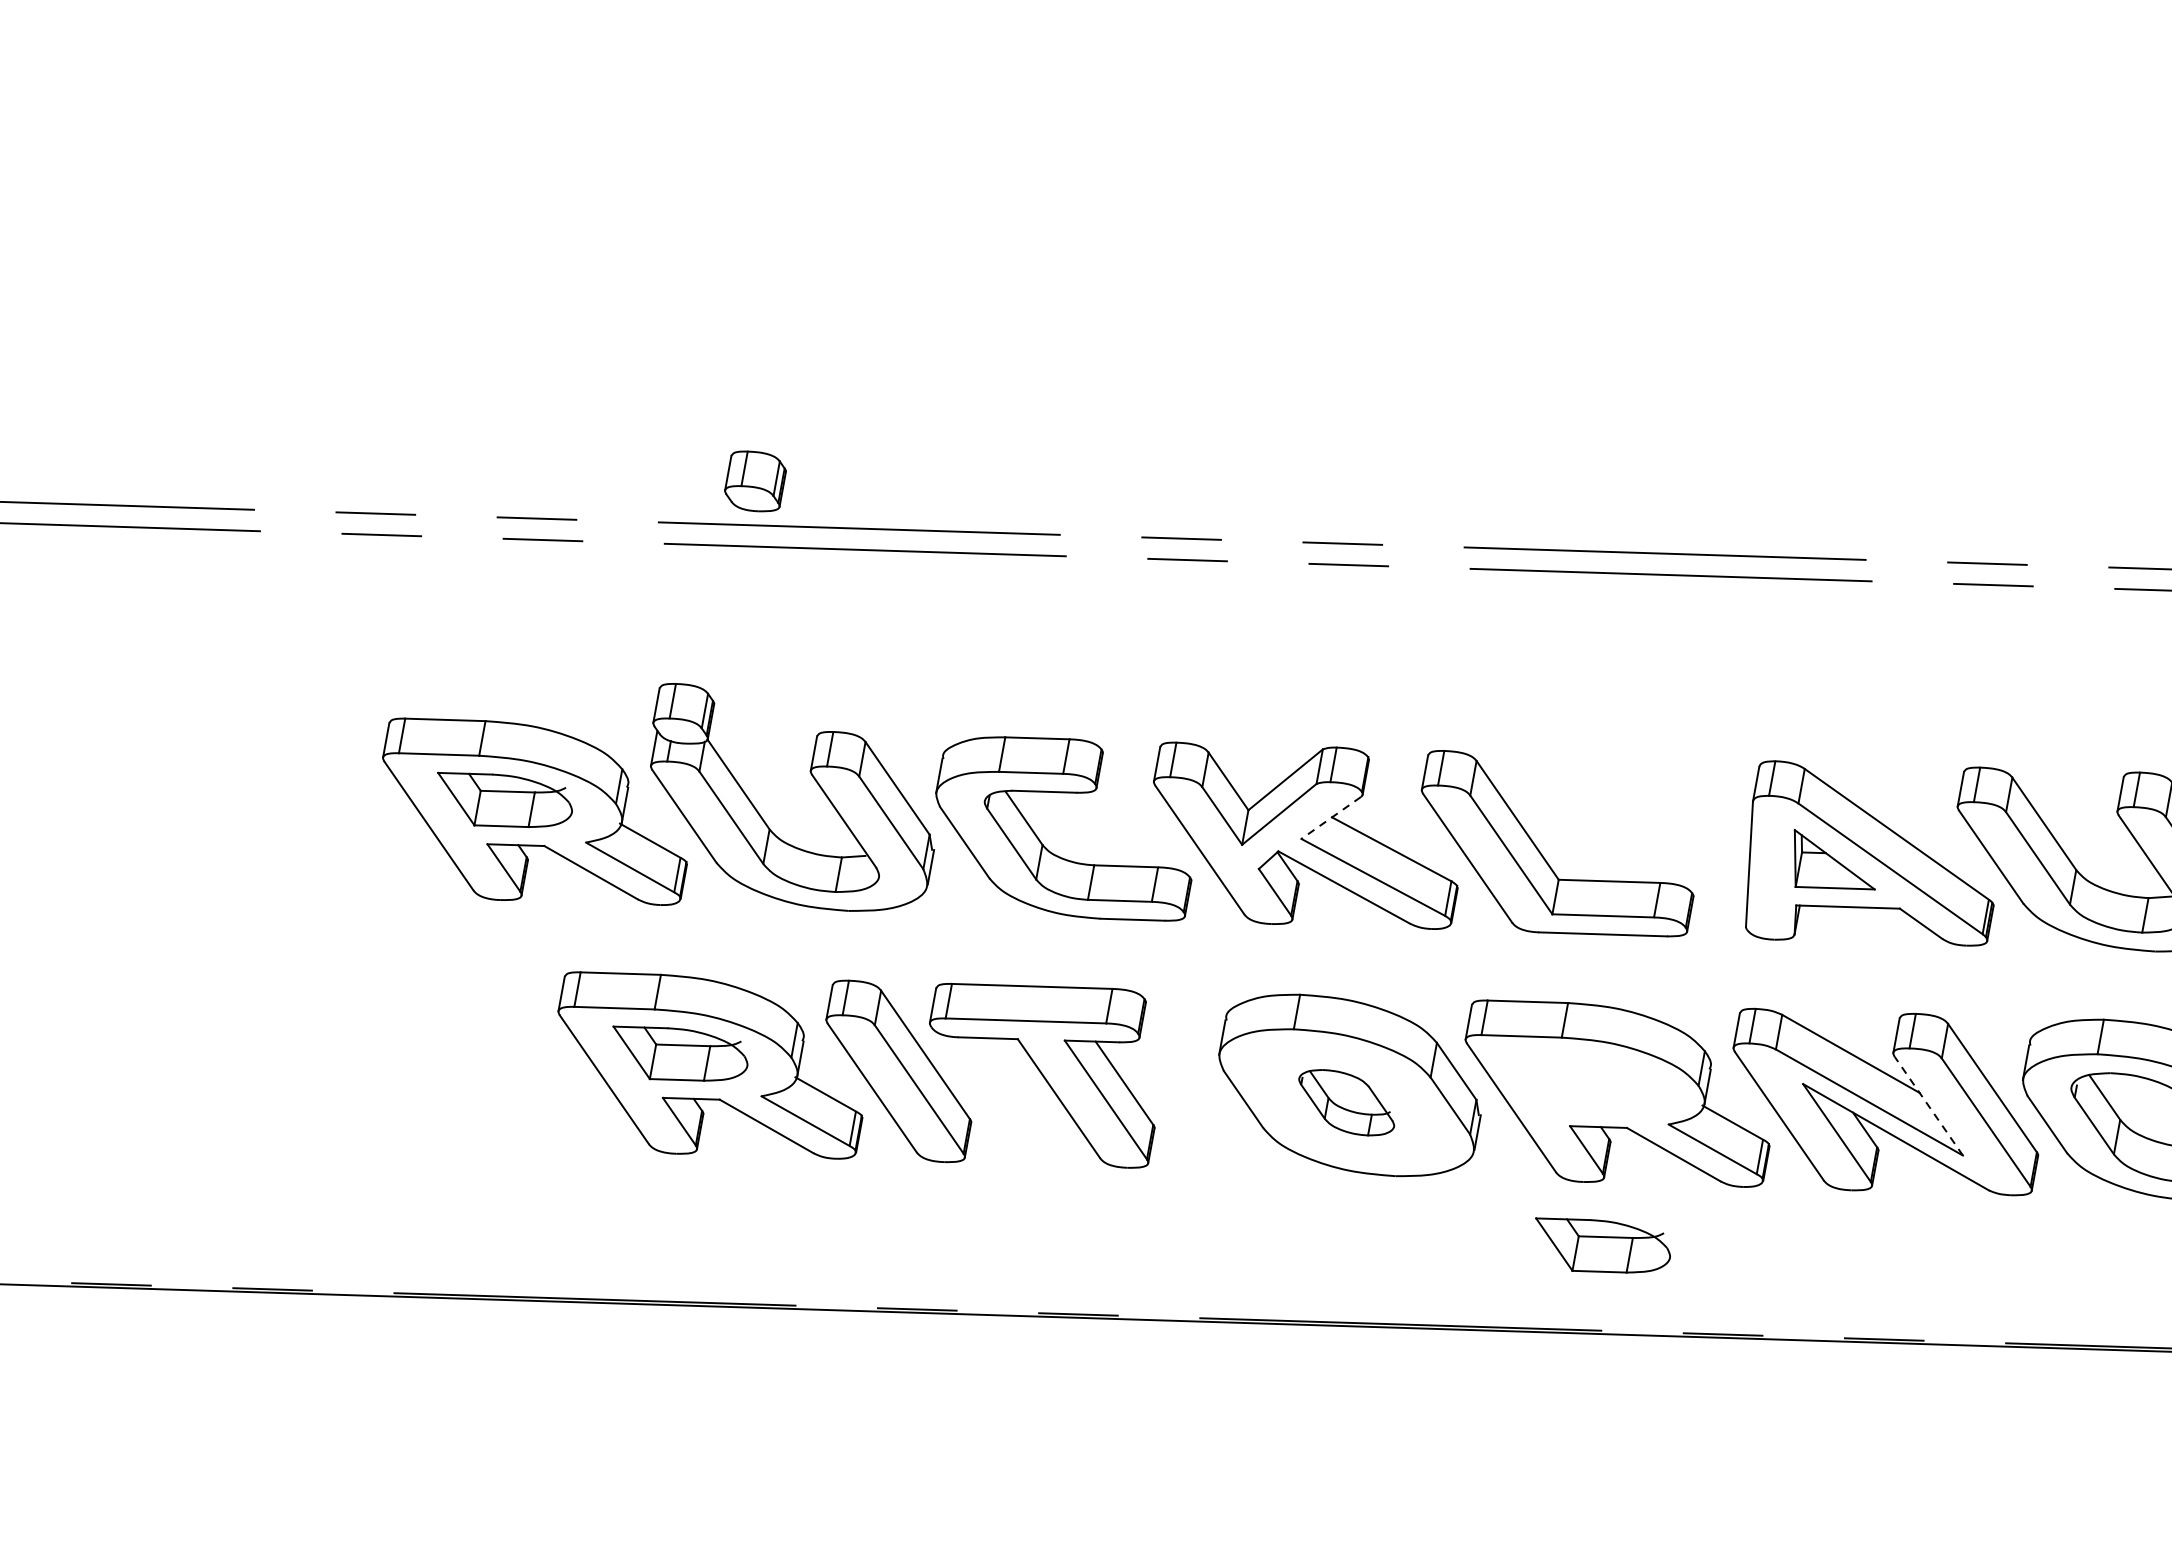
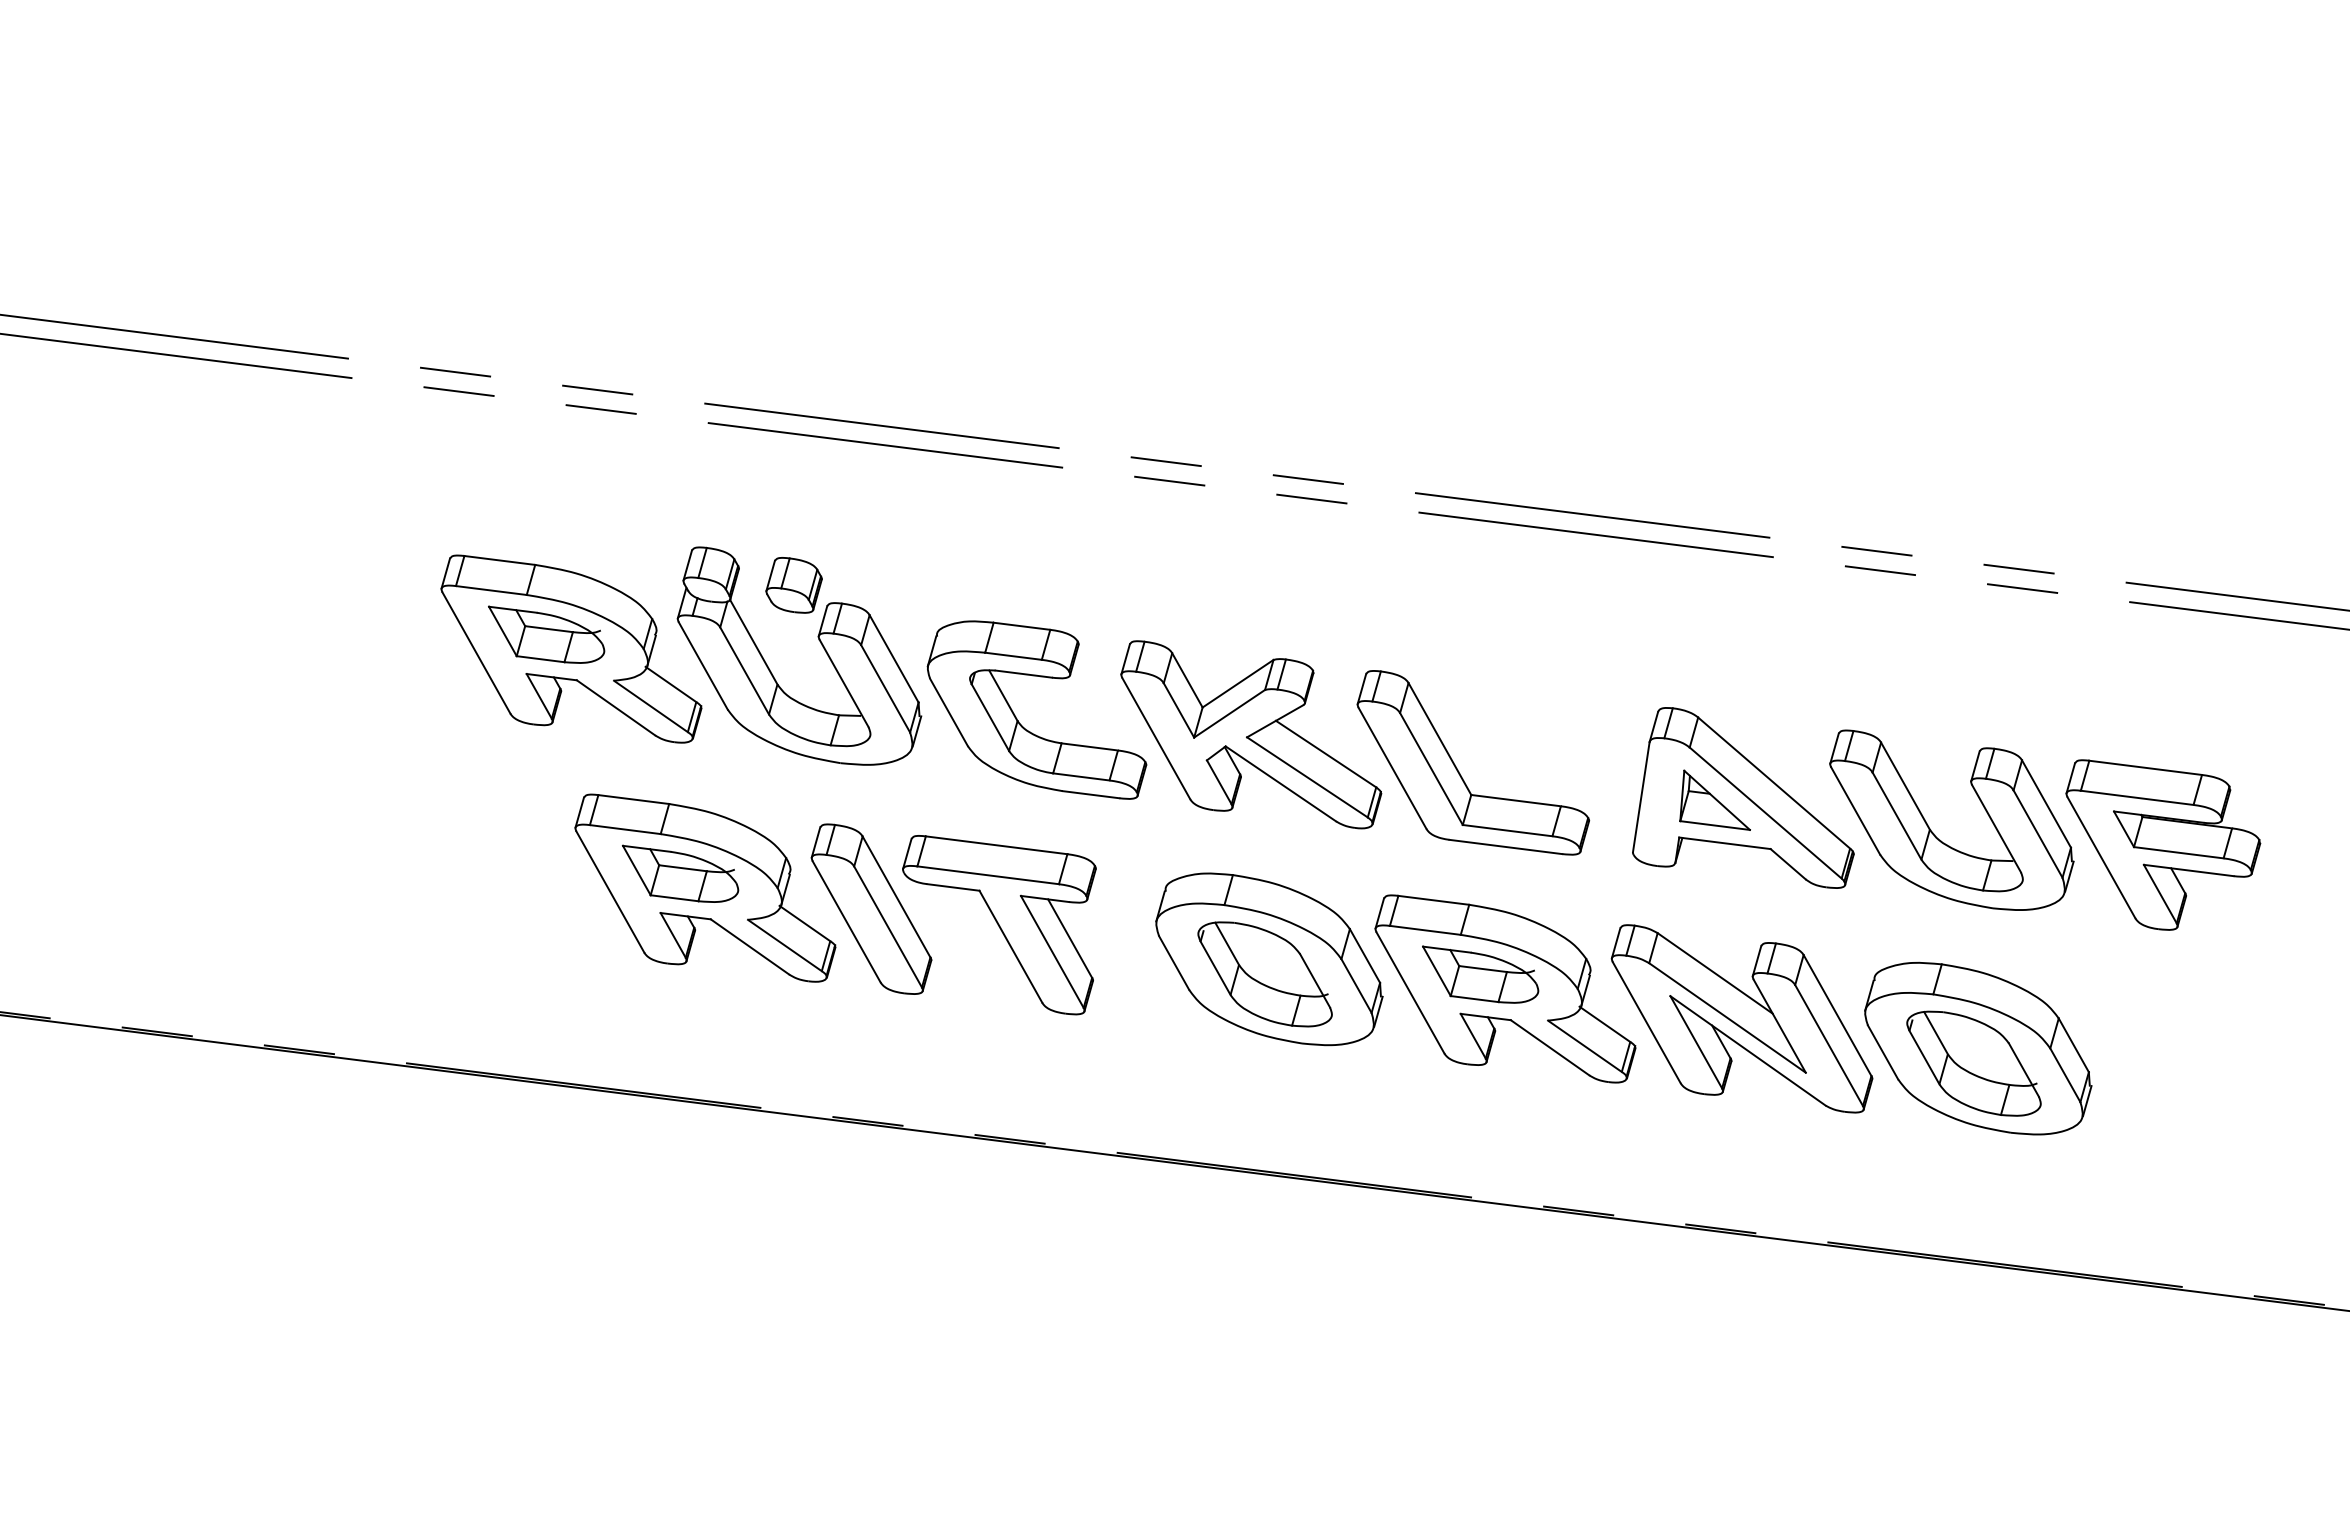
part: (754, 481) -> (793, 585), moved
line: (1330, 818) -> (1274, 721), dashed -> solid
part: (1346, 1102) -> (1264, 974), size x1.67
line: (1928, 1105) -> (1779, 1025), dashed -> solid
part: (1603, 1243) -> (1480, 974), moved

